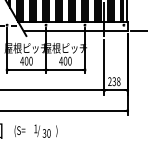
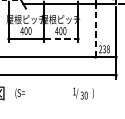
line: (104, 67) -> (95, 36), solid -> dashed
line: (66, 69) -> (61, 38), solid -> dashed
text: (45, 130) -> (83, 92), moved

